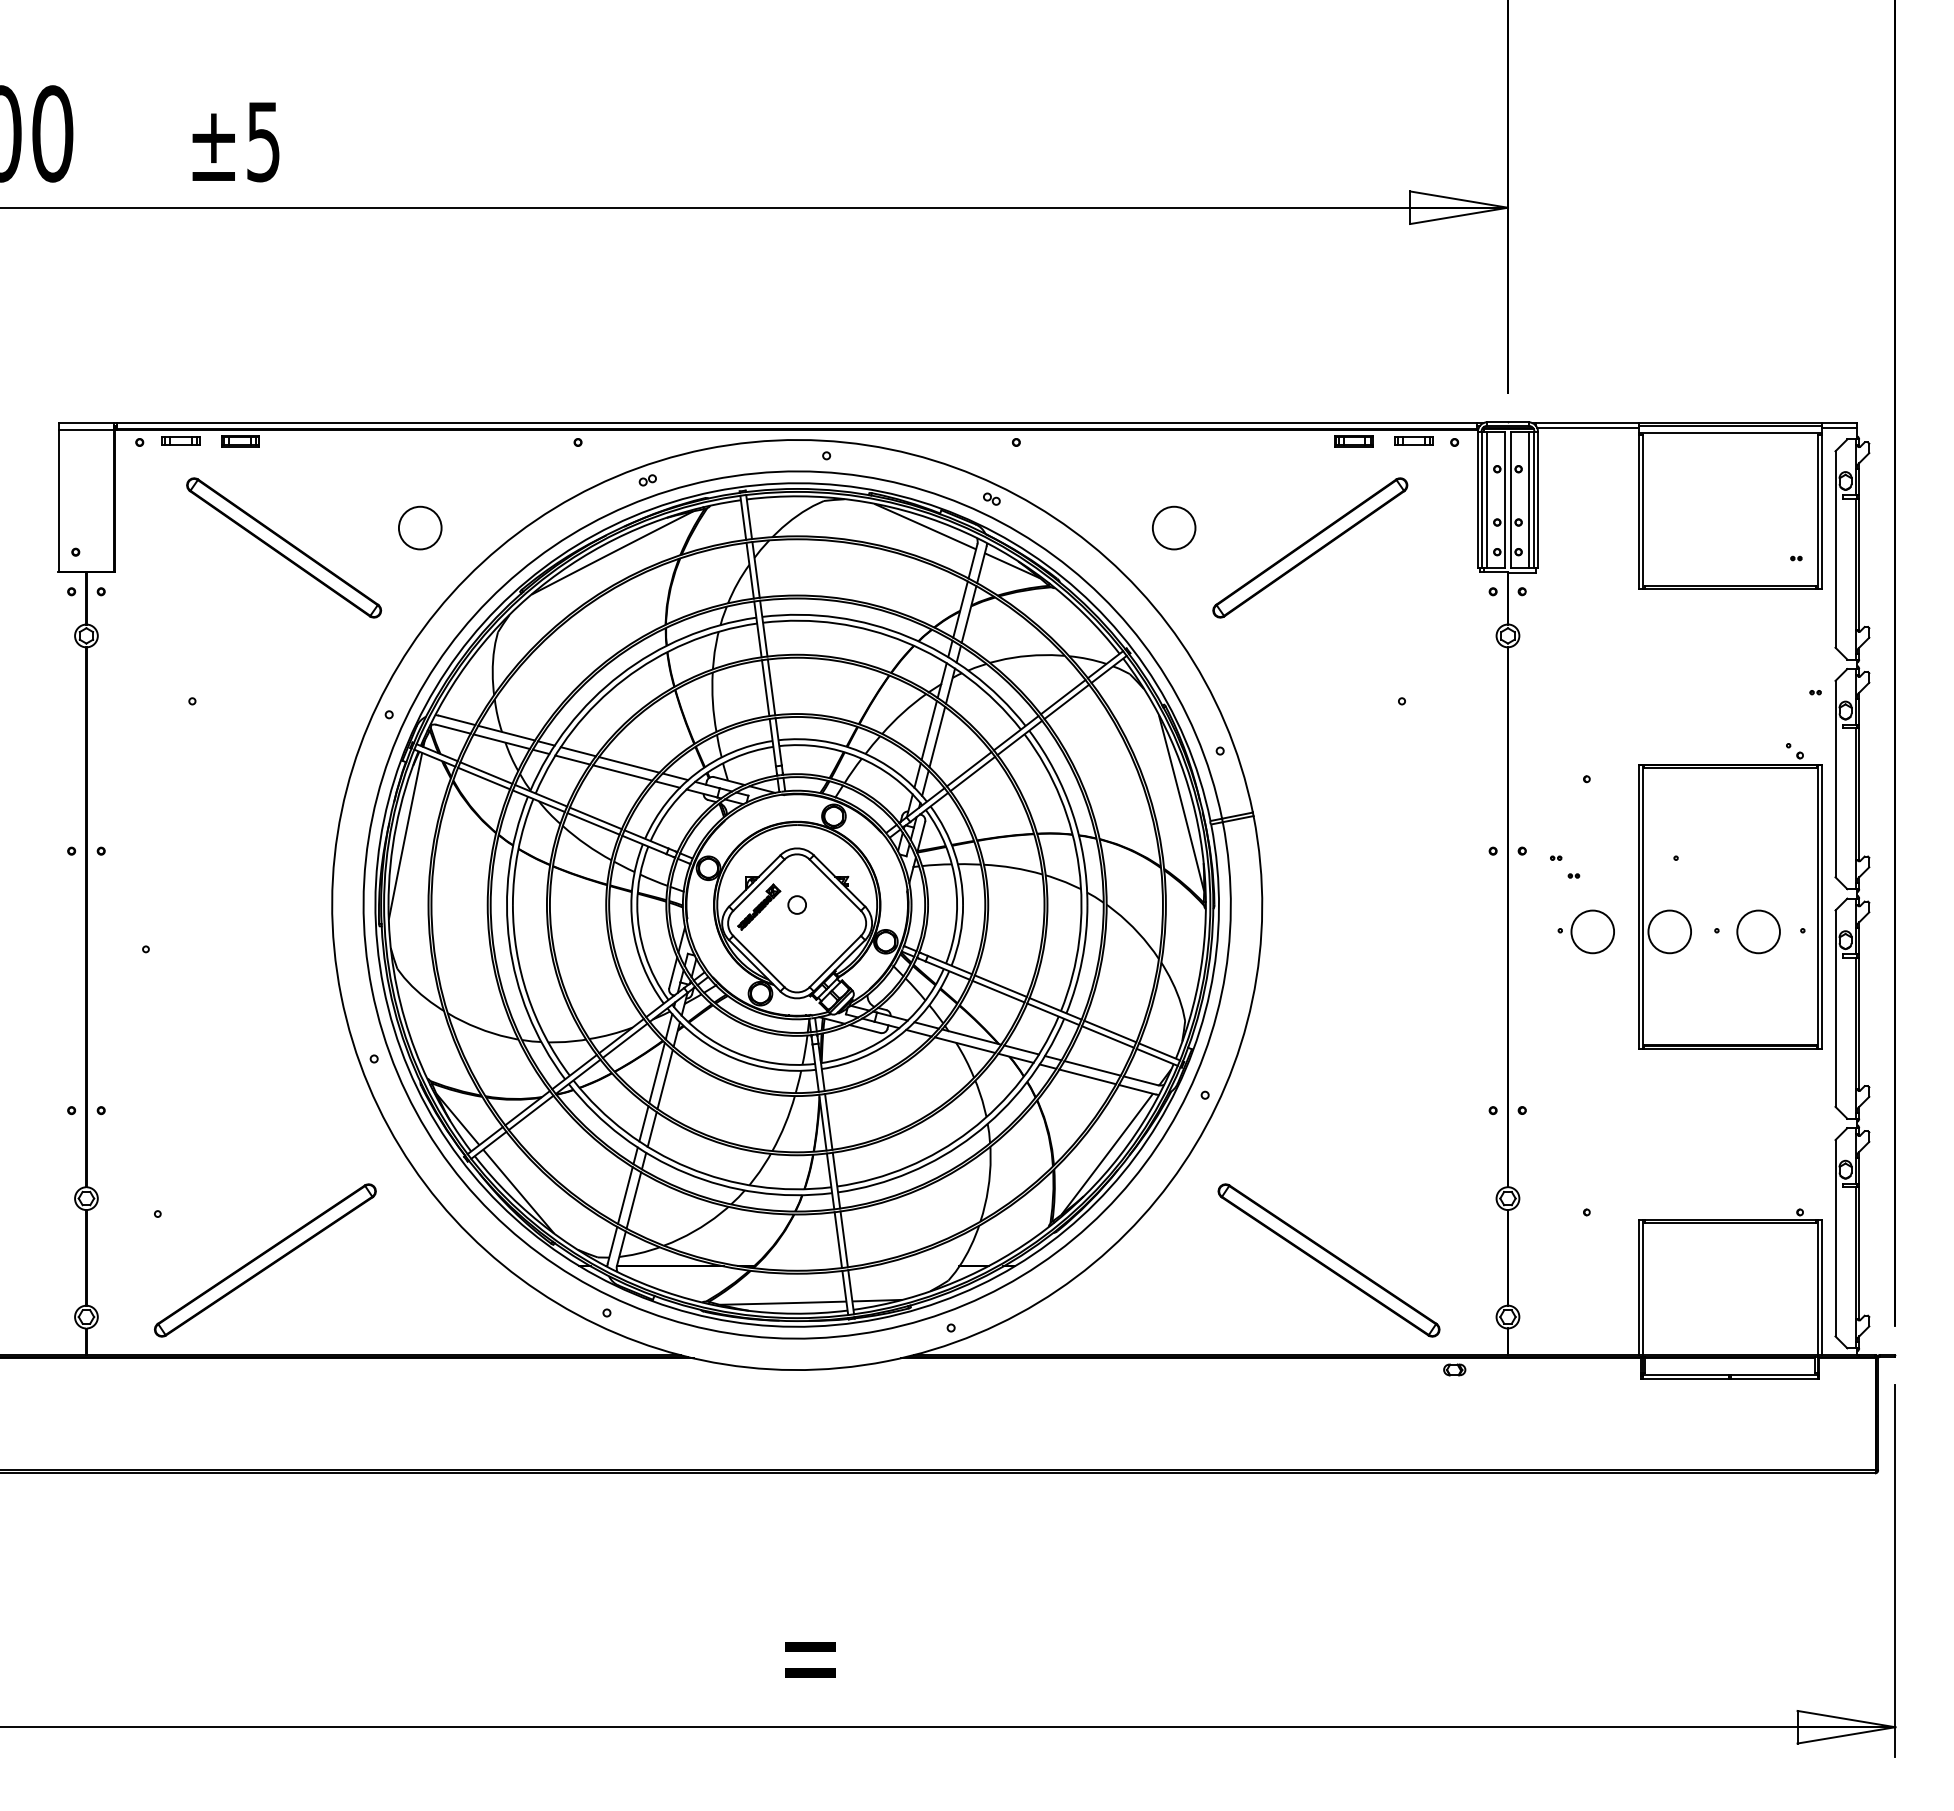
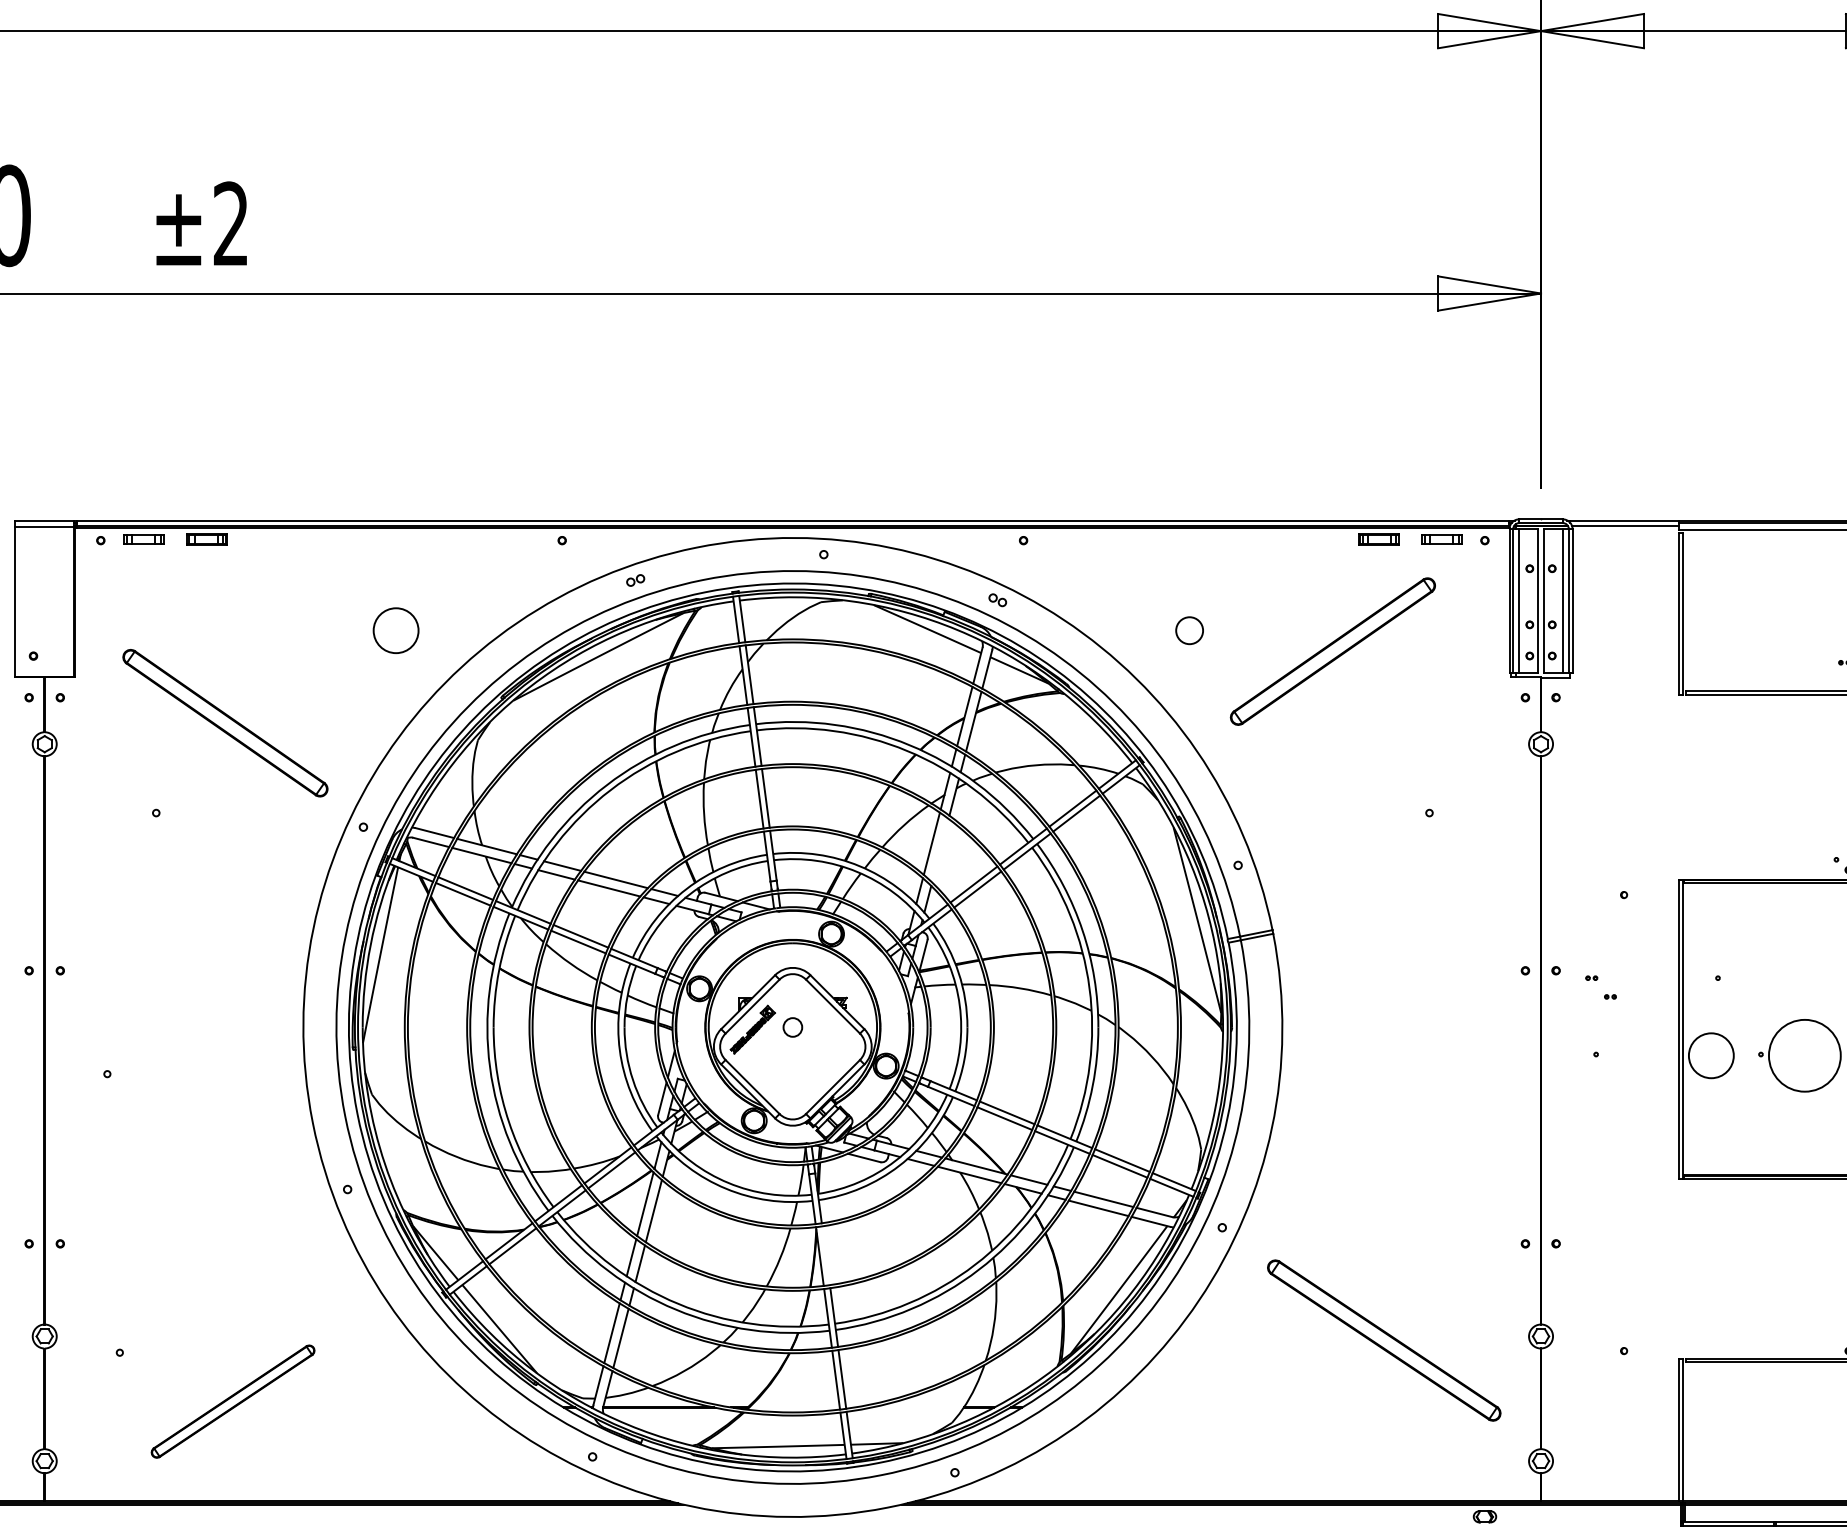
text: (263, 141) -> (231, 223), ±5 -> ±2
circle: (1173, 527) -> (1188, 630), size x0.6
part: (284, 547) -> (225, 722), moved
line: (937, 736) -> (940, 850), removed
circle: (1592, 931) -> (1630, 1055), removed
circle: (1758, 931) -> (1804, 1055), size x1.6
line: (828, 1121) -> (825, 1255), removed
part: (265, 1260) -> (233, 1401), size x0.7
part: (1328, 1260) -> (1383, 1340), moved

